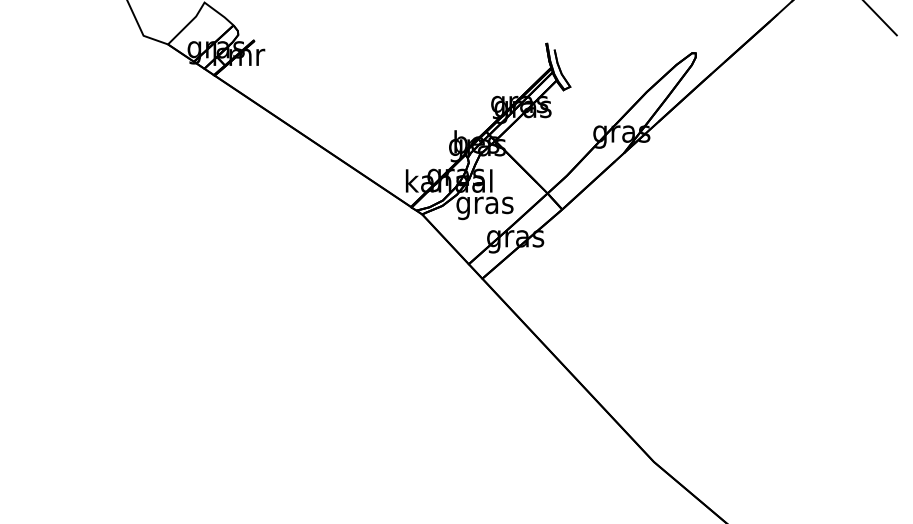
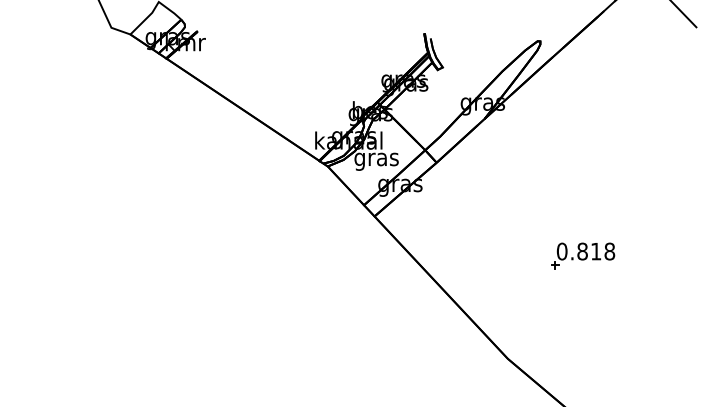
part: (751, 328) -> (583, 255), added

